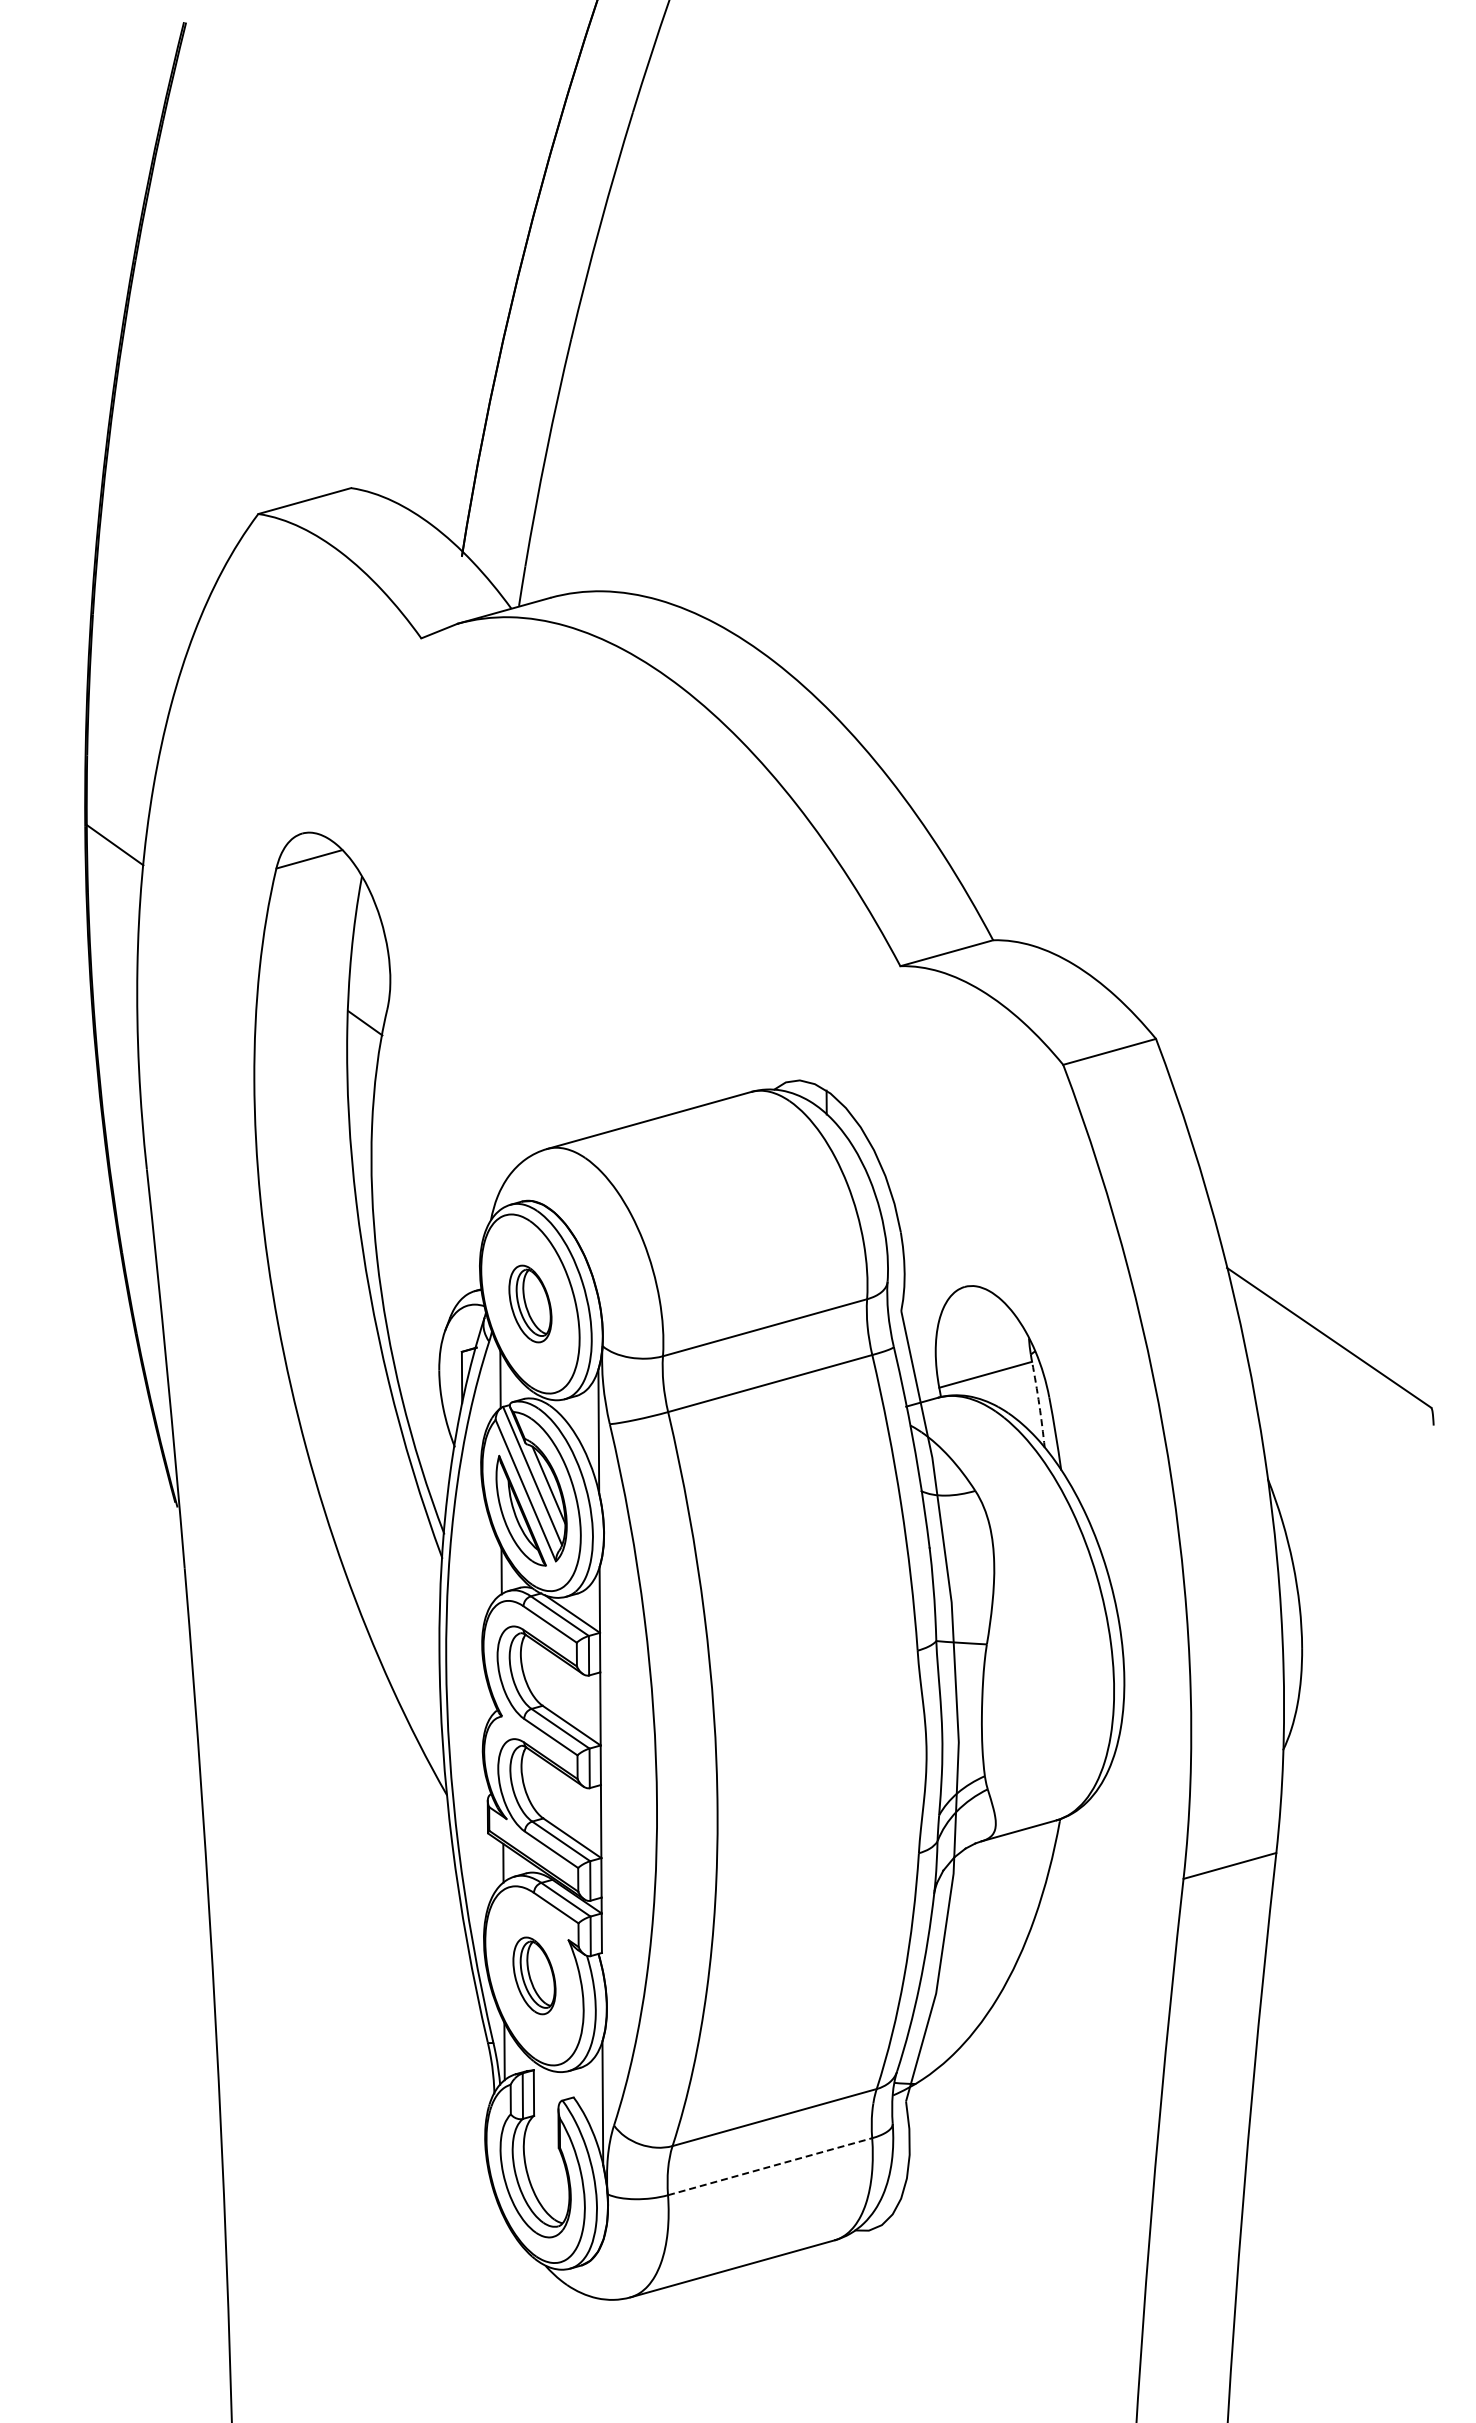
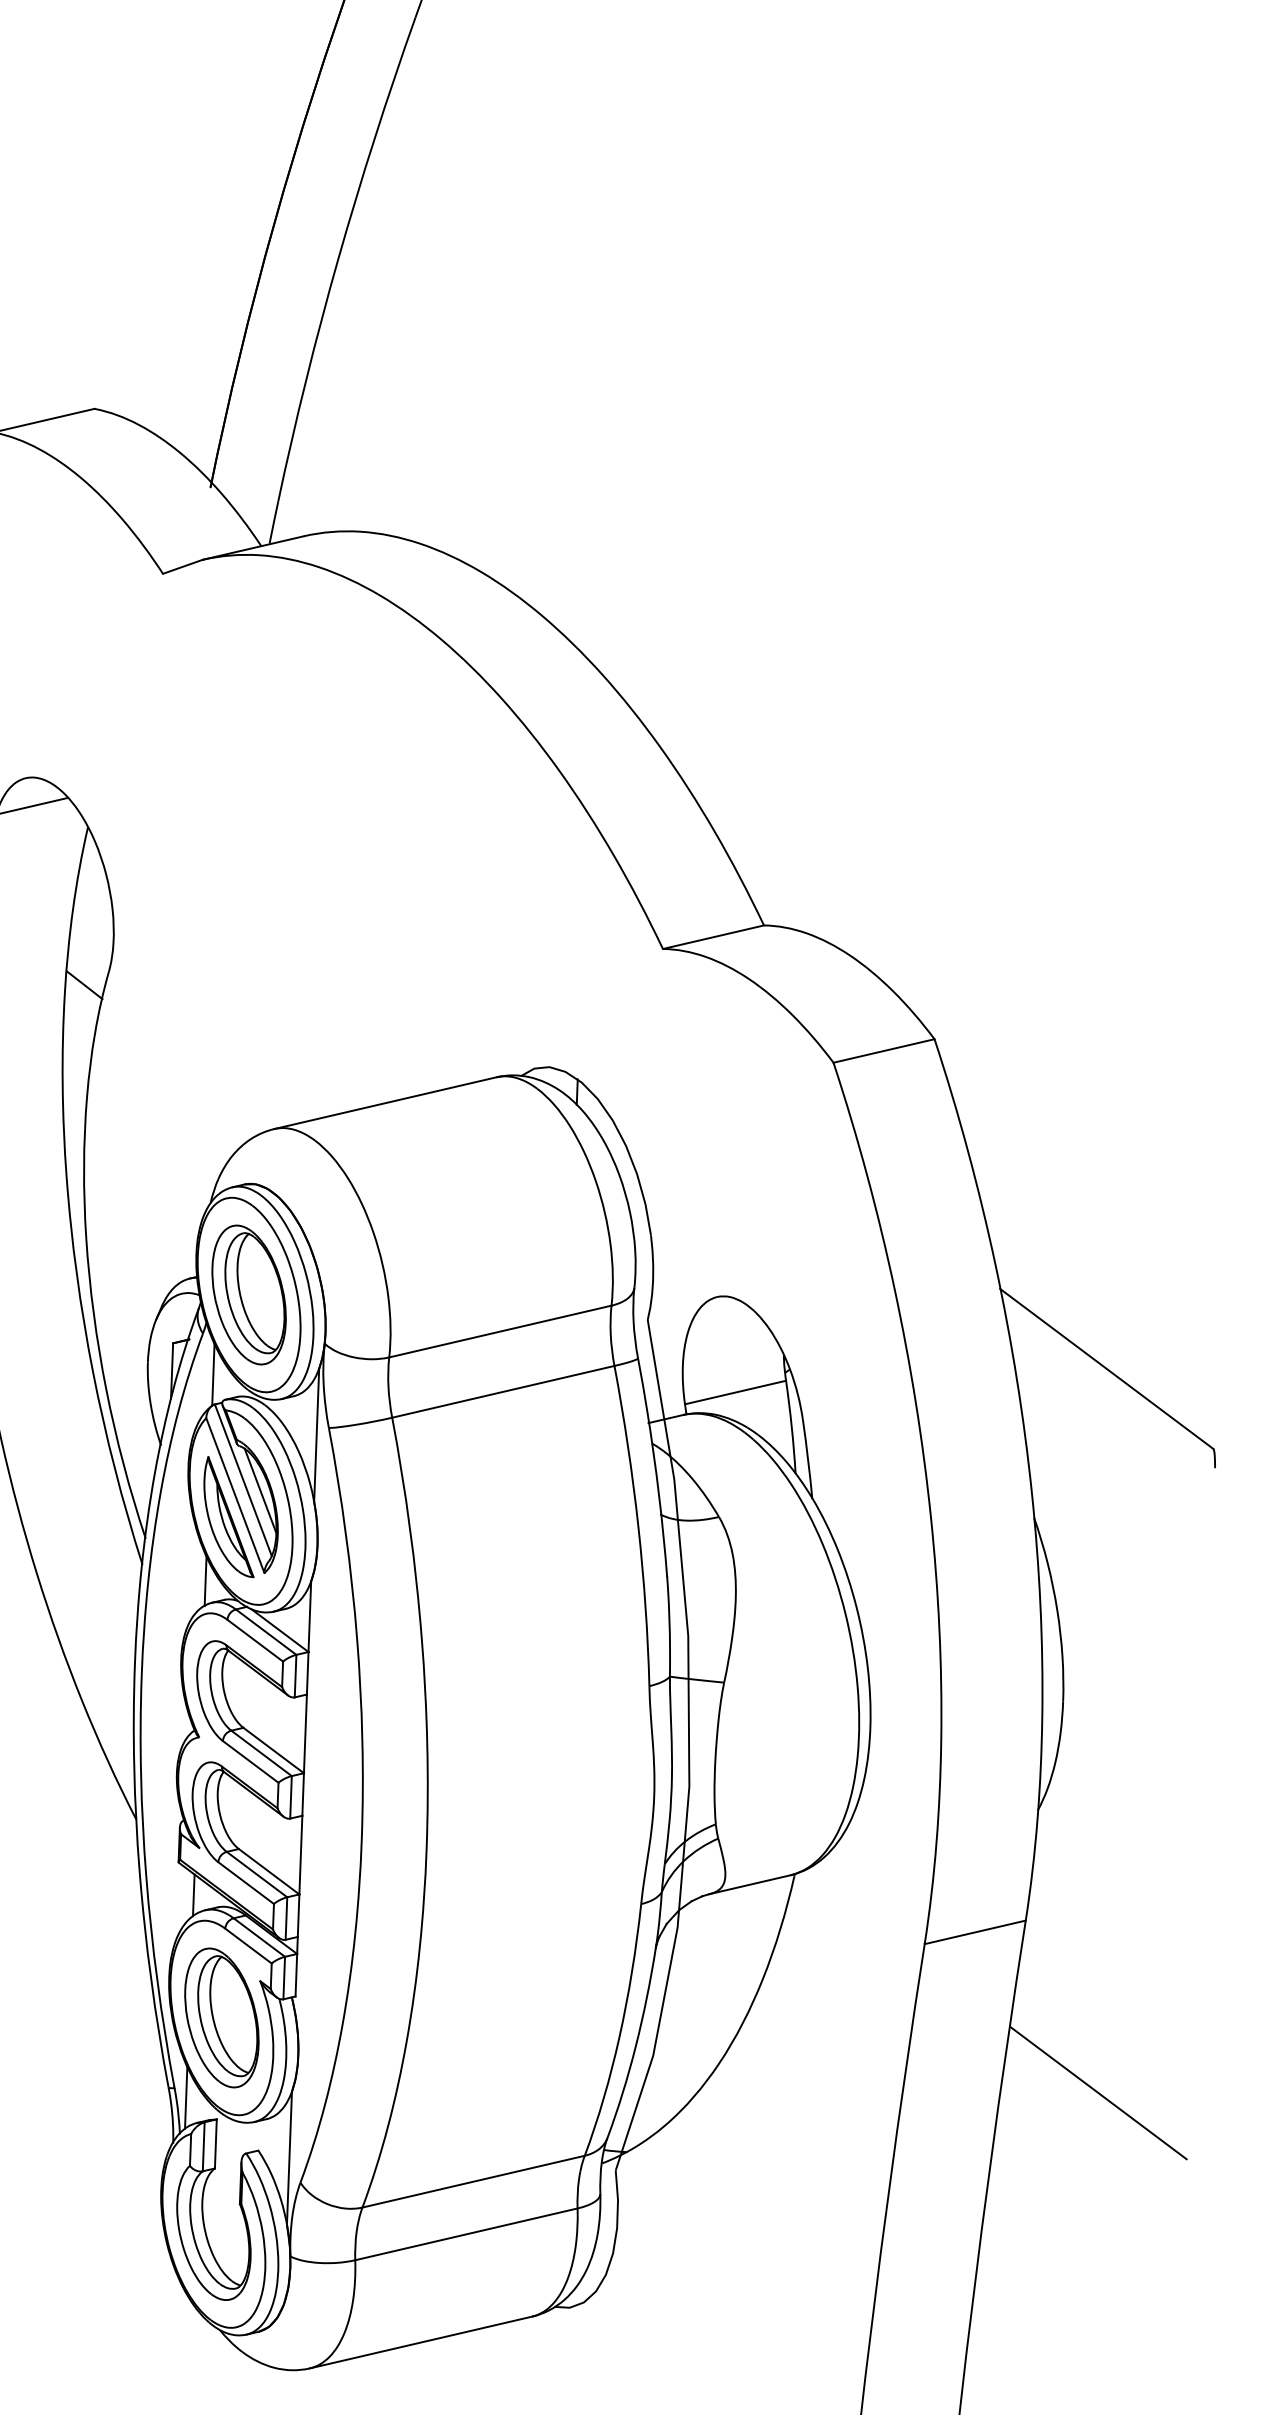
part: (530, 1303) -> (249, 1294), size x1.67
arc: (1039, 1404) -> (792, 1427), dashed -> solid
part: (534, 1975) -> (221, 2017), size x1.67
line: (1350, 2009) -> (1098, 2092), added
line: (770, 2166) -> (466, 2234), dashed -> solid

